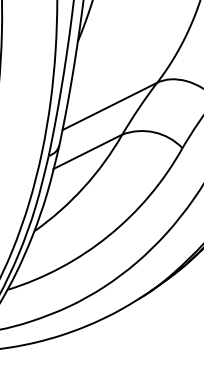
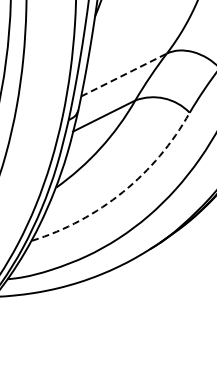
line: (110, 106) -> (124, 75), solid -> dashed
arc: (109, 235) -> (123, 191), solid -> dashed

